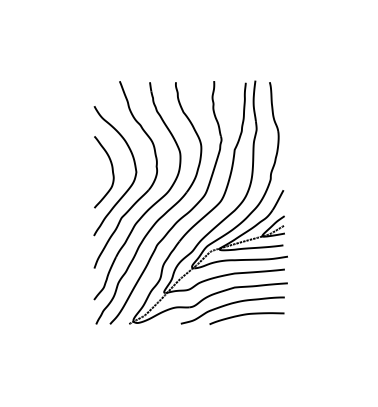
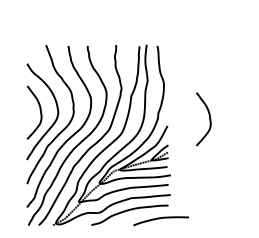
curve: (339, 178) -> (209, 117), added
curve: (246, 315) -> (160, 218), moved

